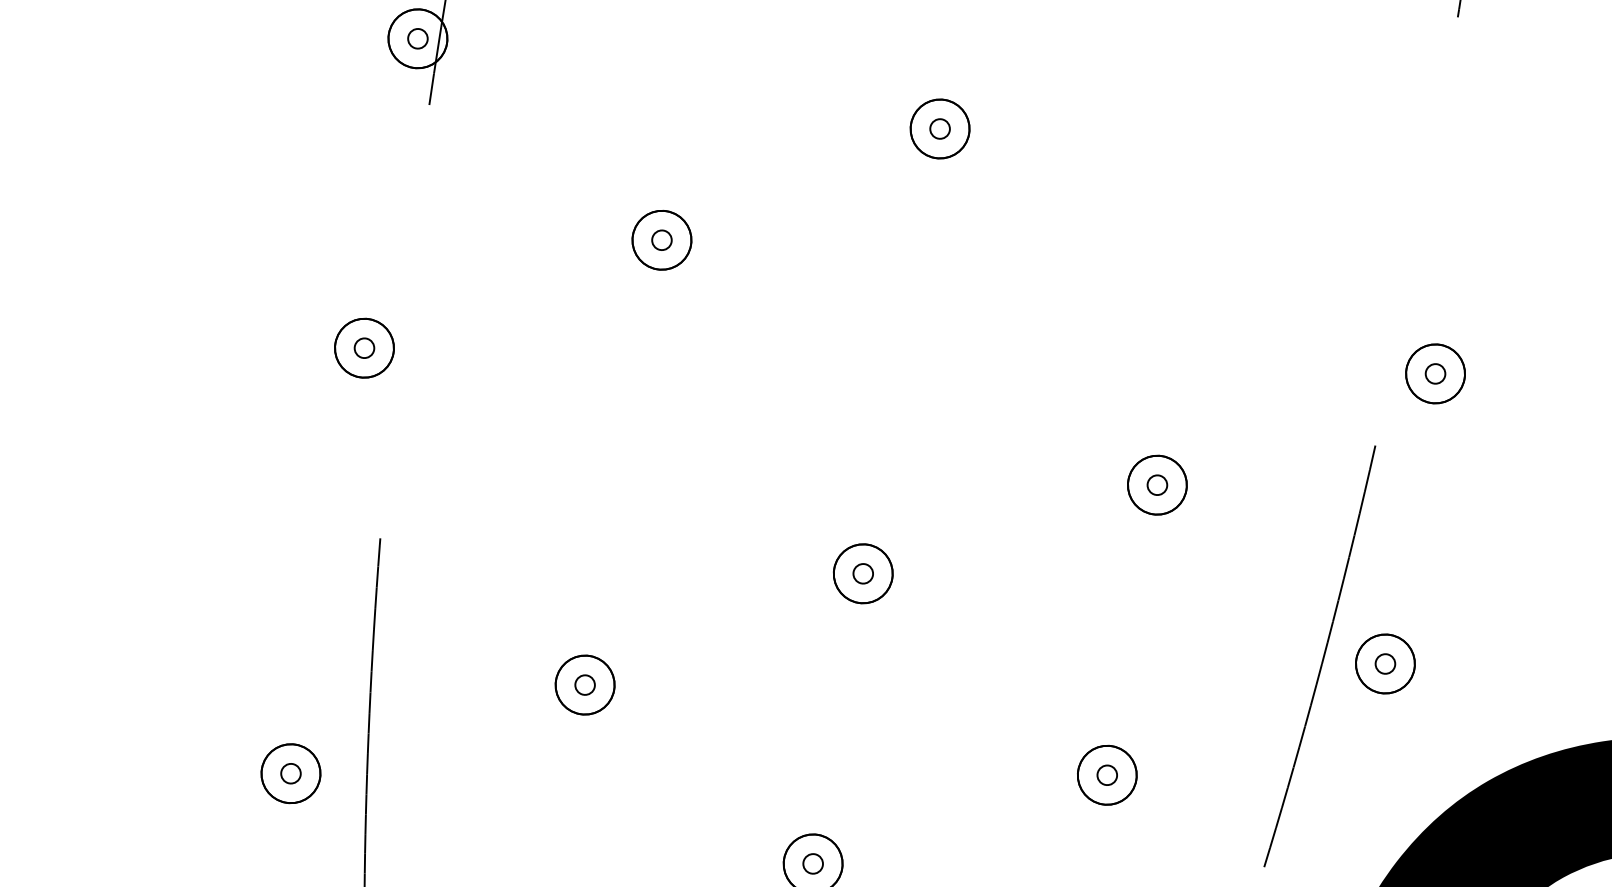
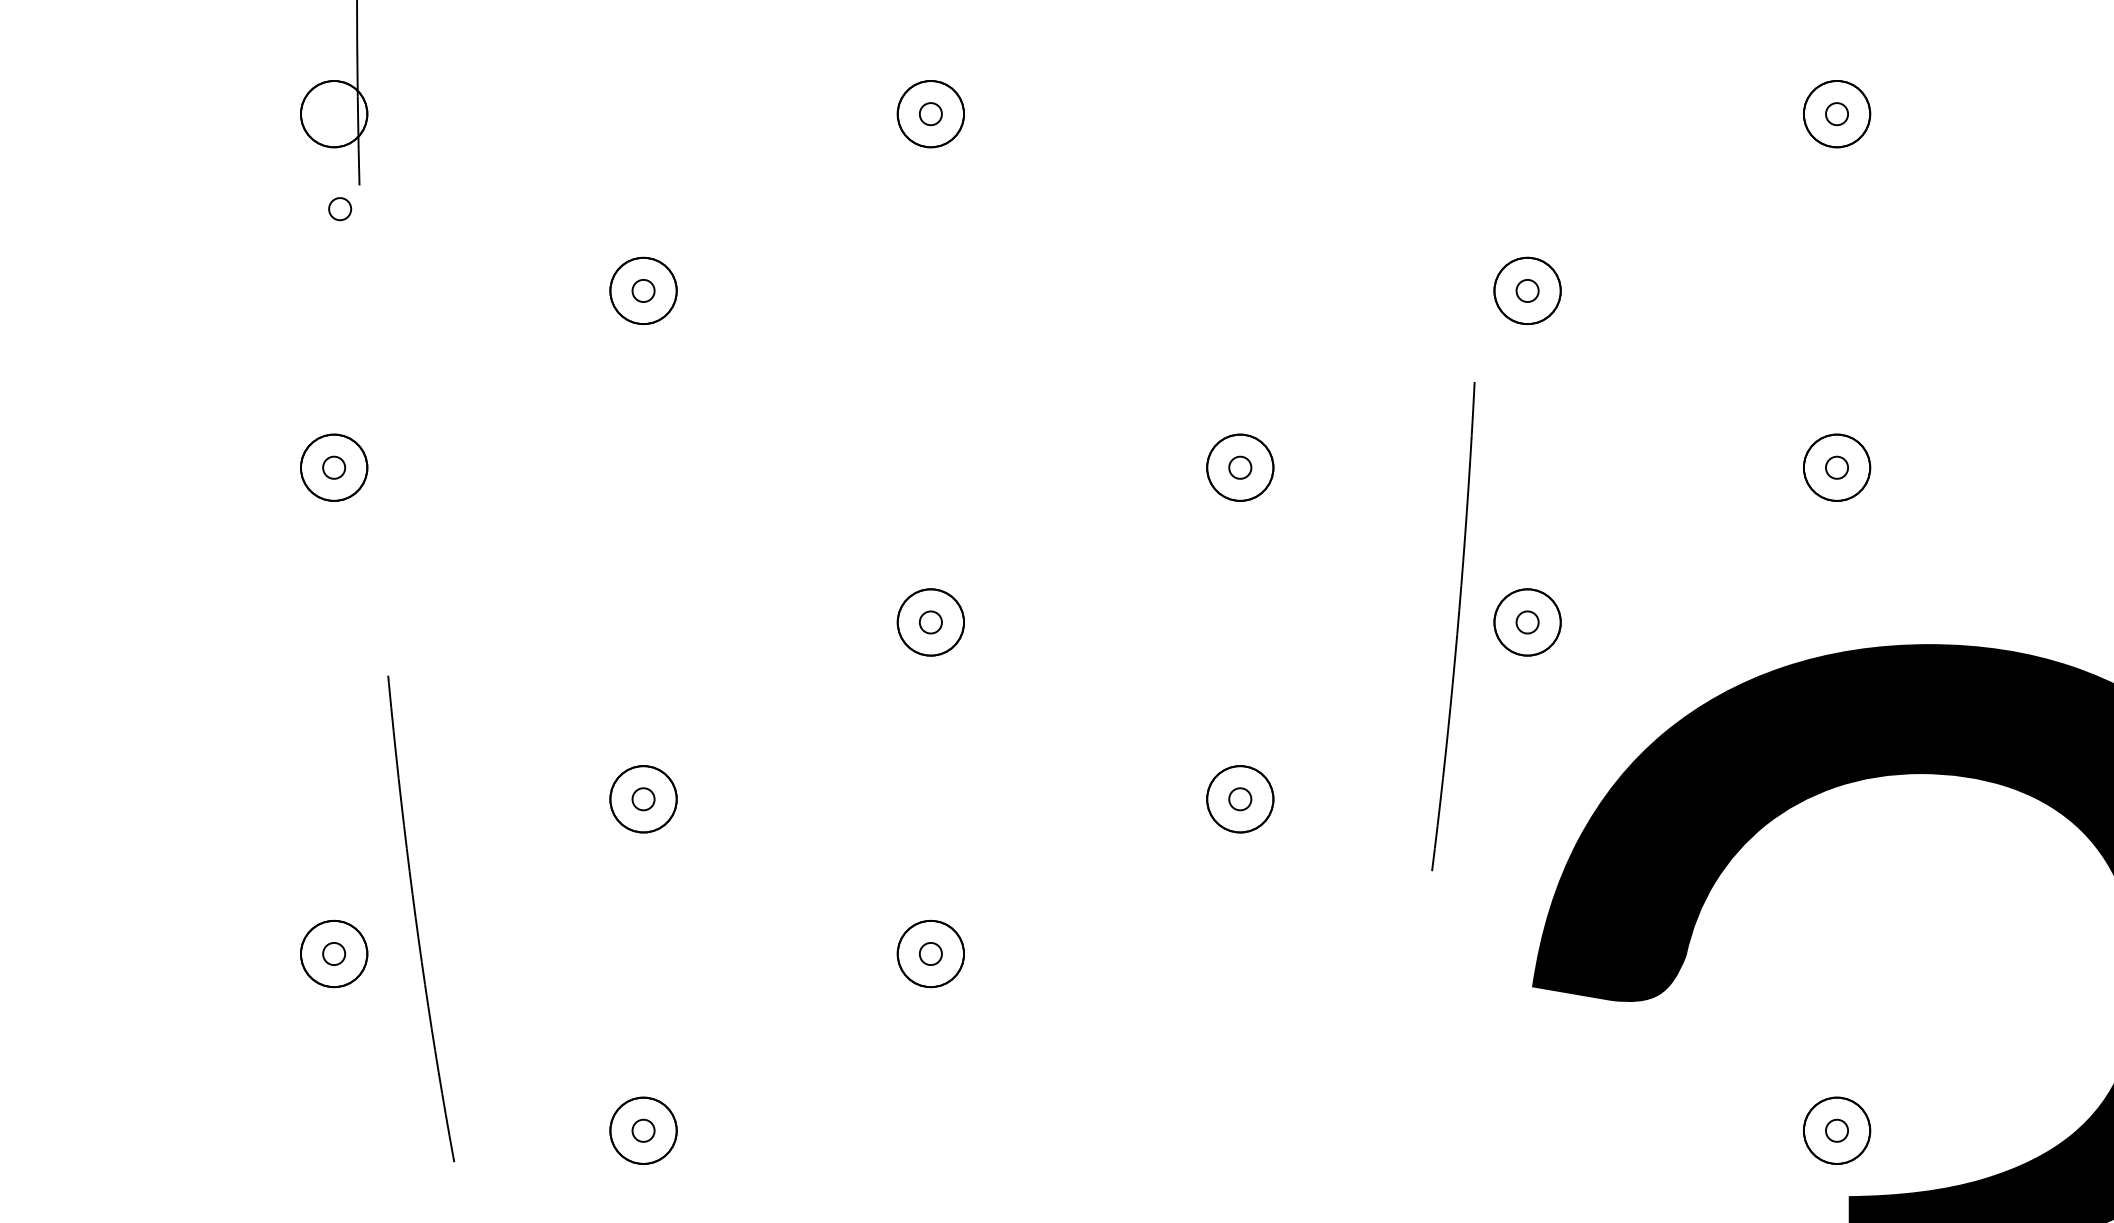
part: (418, 39) -> (340, 209), moved

